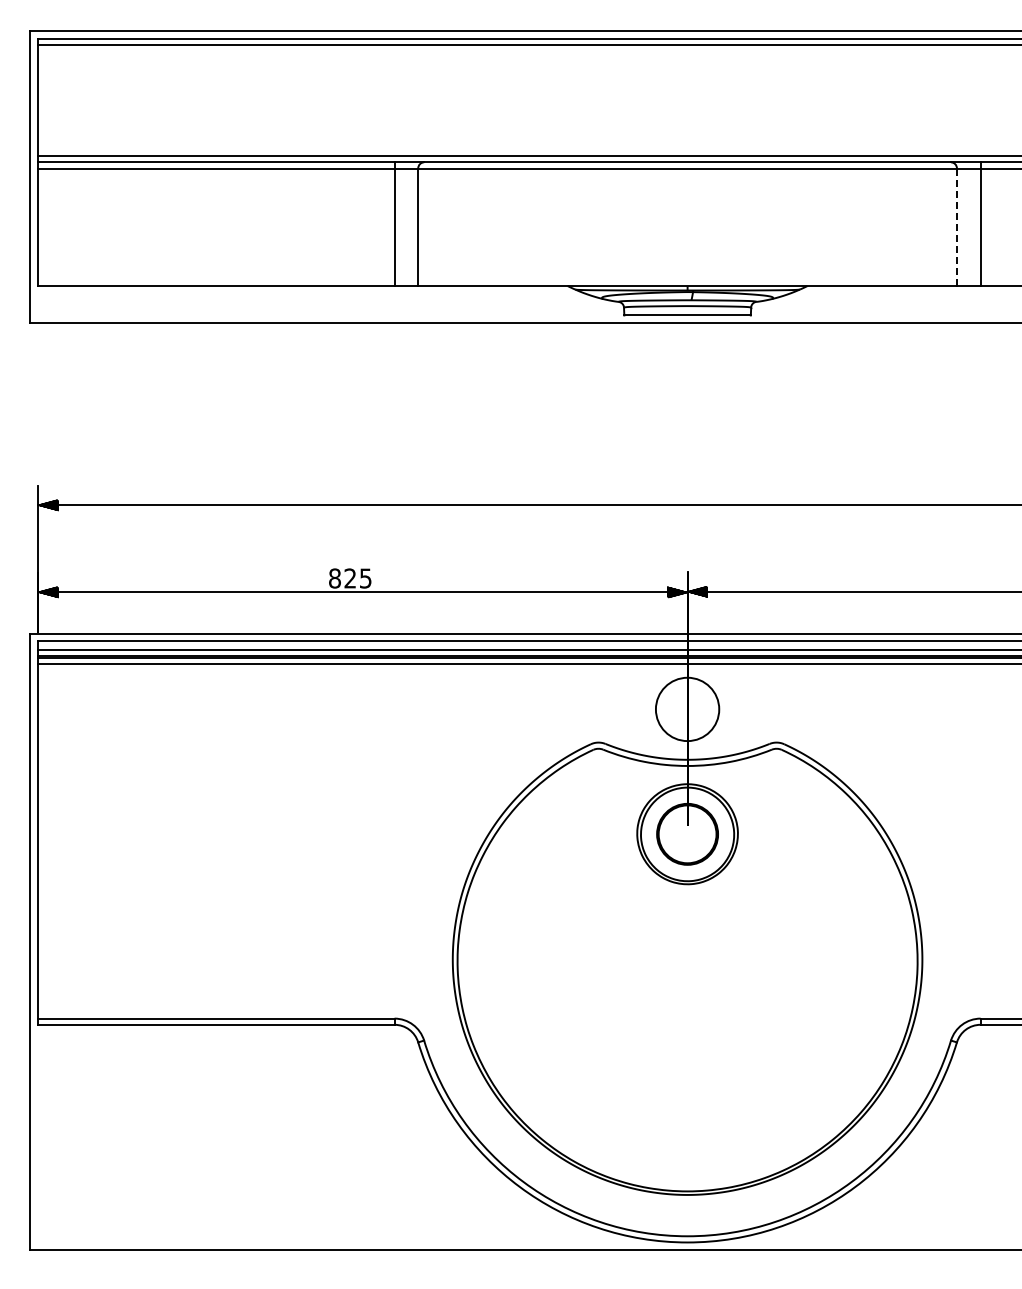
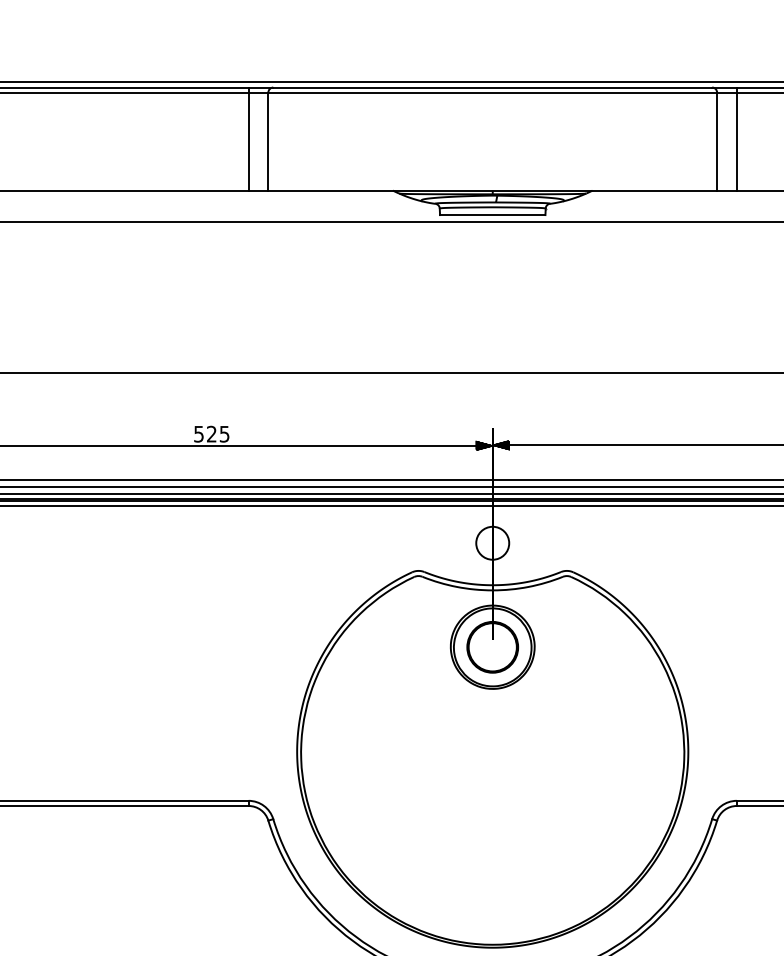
line: (956, 227) -> (716, 141), dashed -> solid
text: (334, 578) -> (198, 434), 825 -> 525
circle: (687, 709) -> (492, 543), size x0.62

